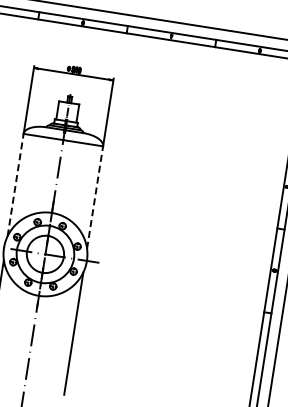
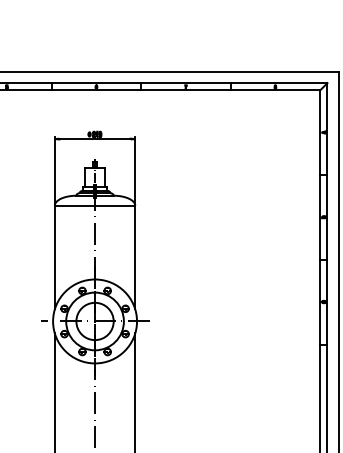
line: (15, 184) -> (54, 257), dashed -> solid
line: (95, 197) -> (135, 257), dashed -> solid

